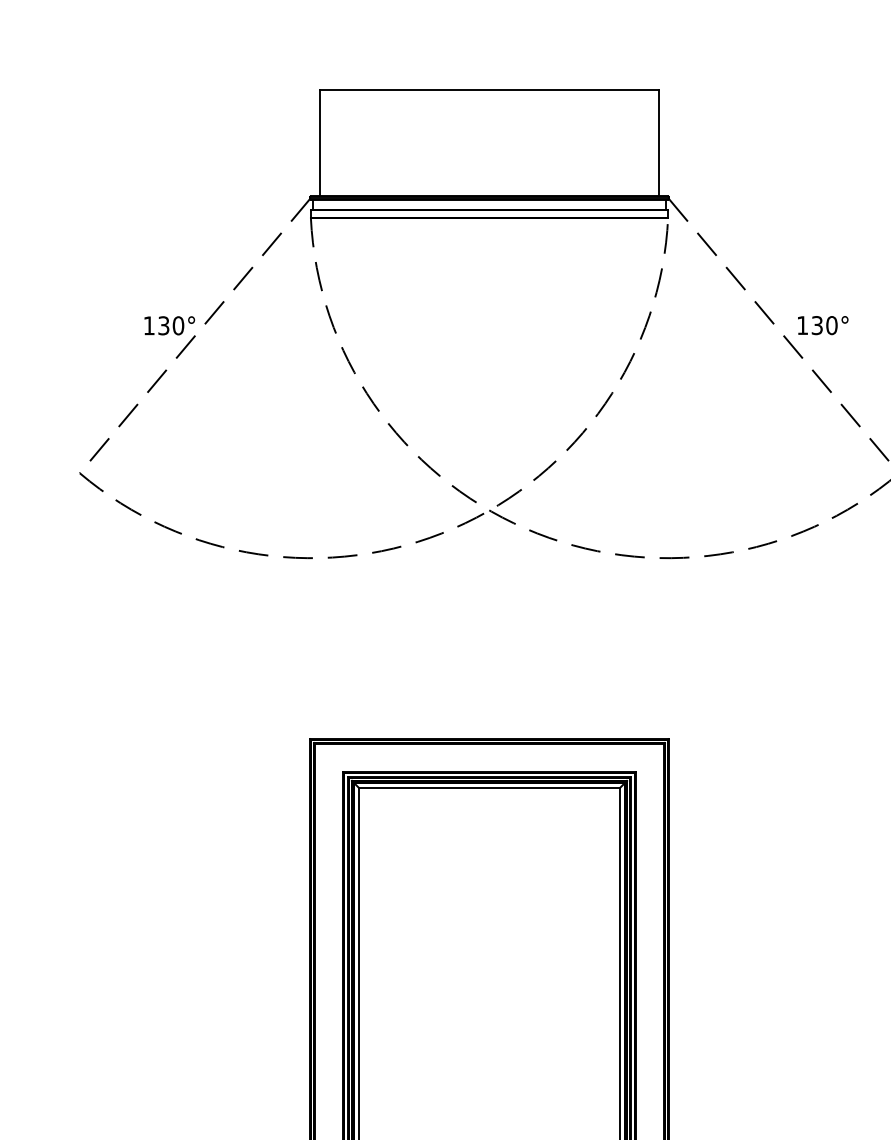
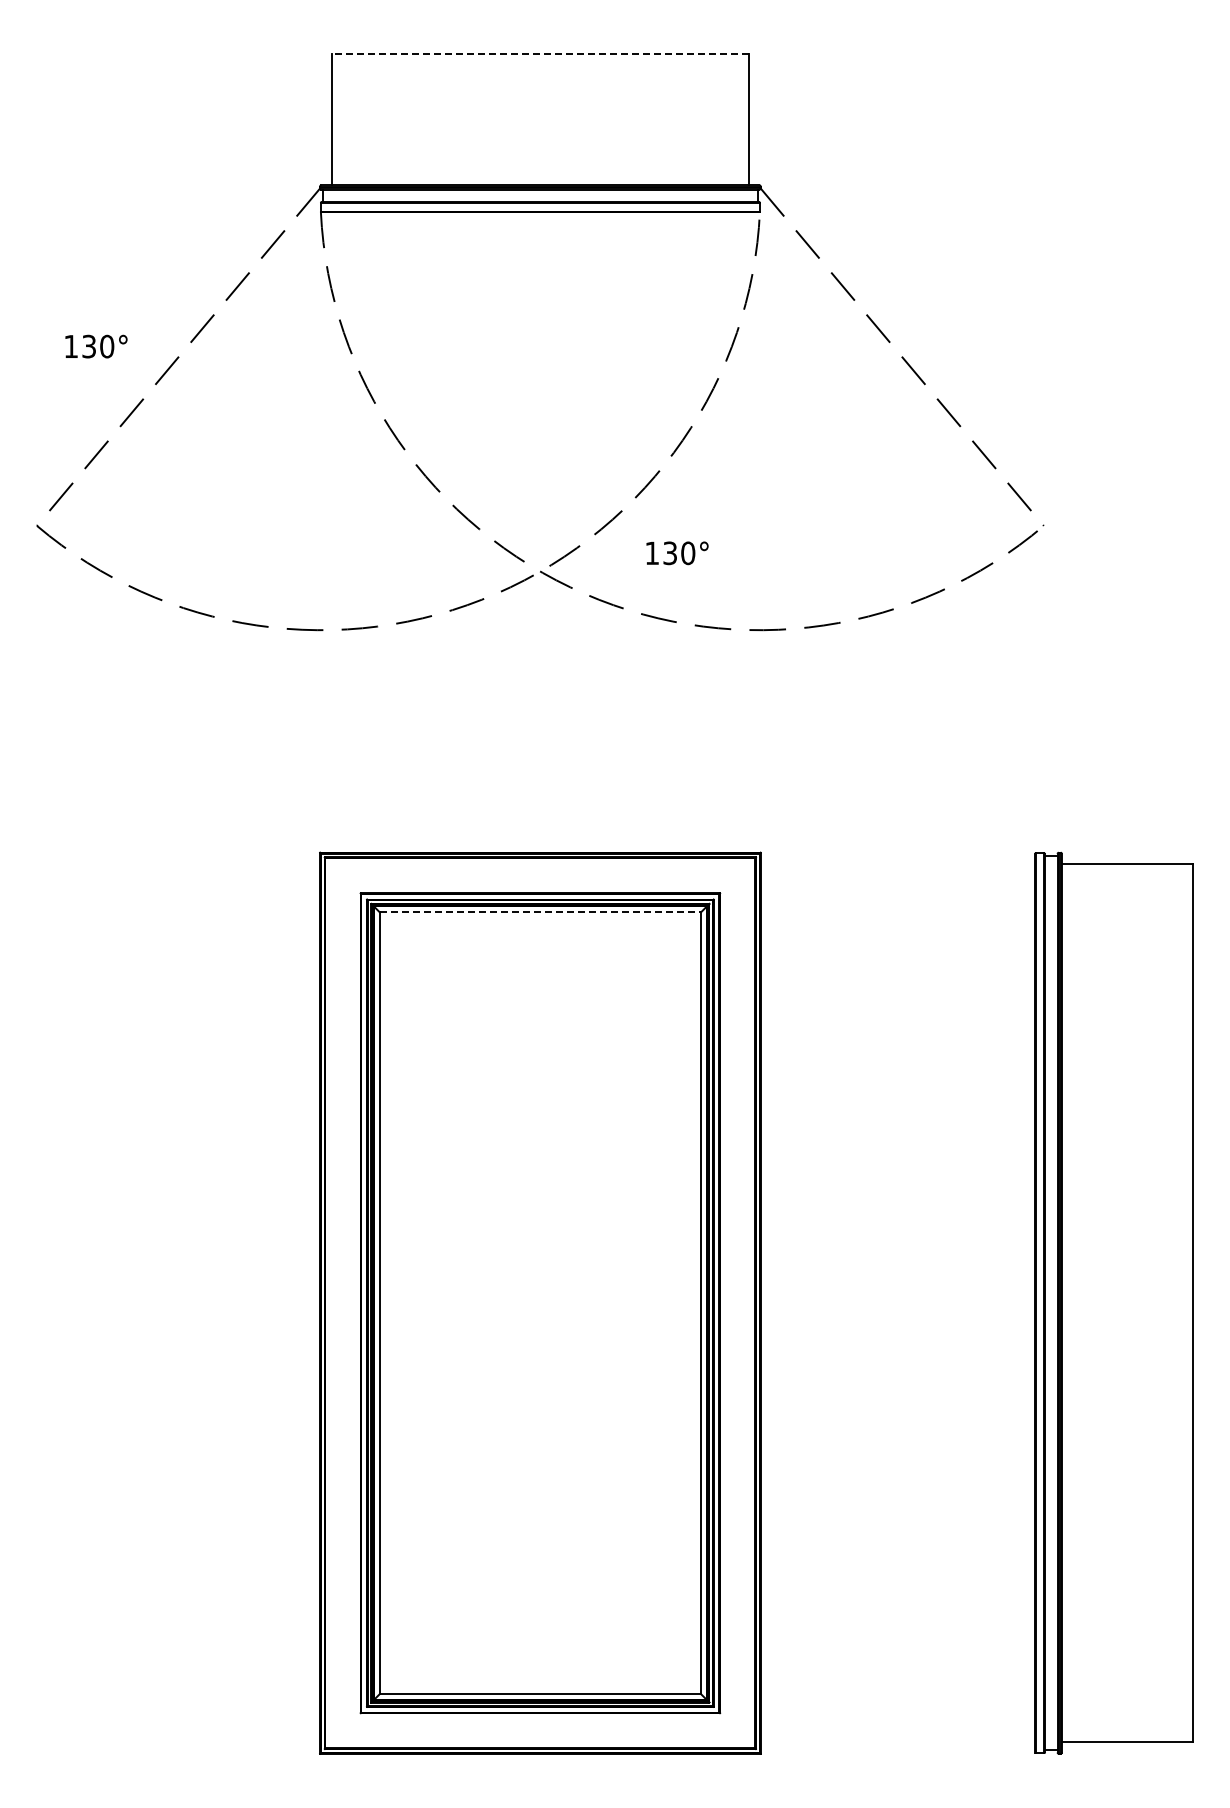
line: (489, 89) -> (540, 54), solid -> dashed
text: (169, 325) -> (96, 346), moved
text: (823, 325) -> (677, 553), moved
line: (489, 787) -> (540, 912), solid -> dashed

